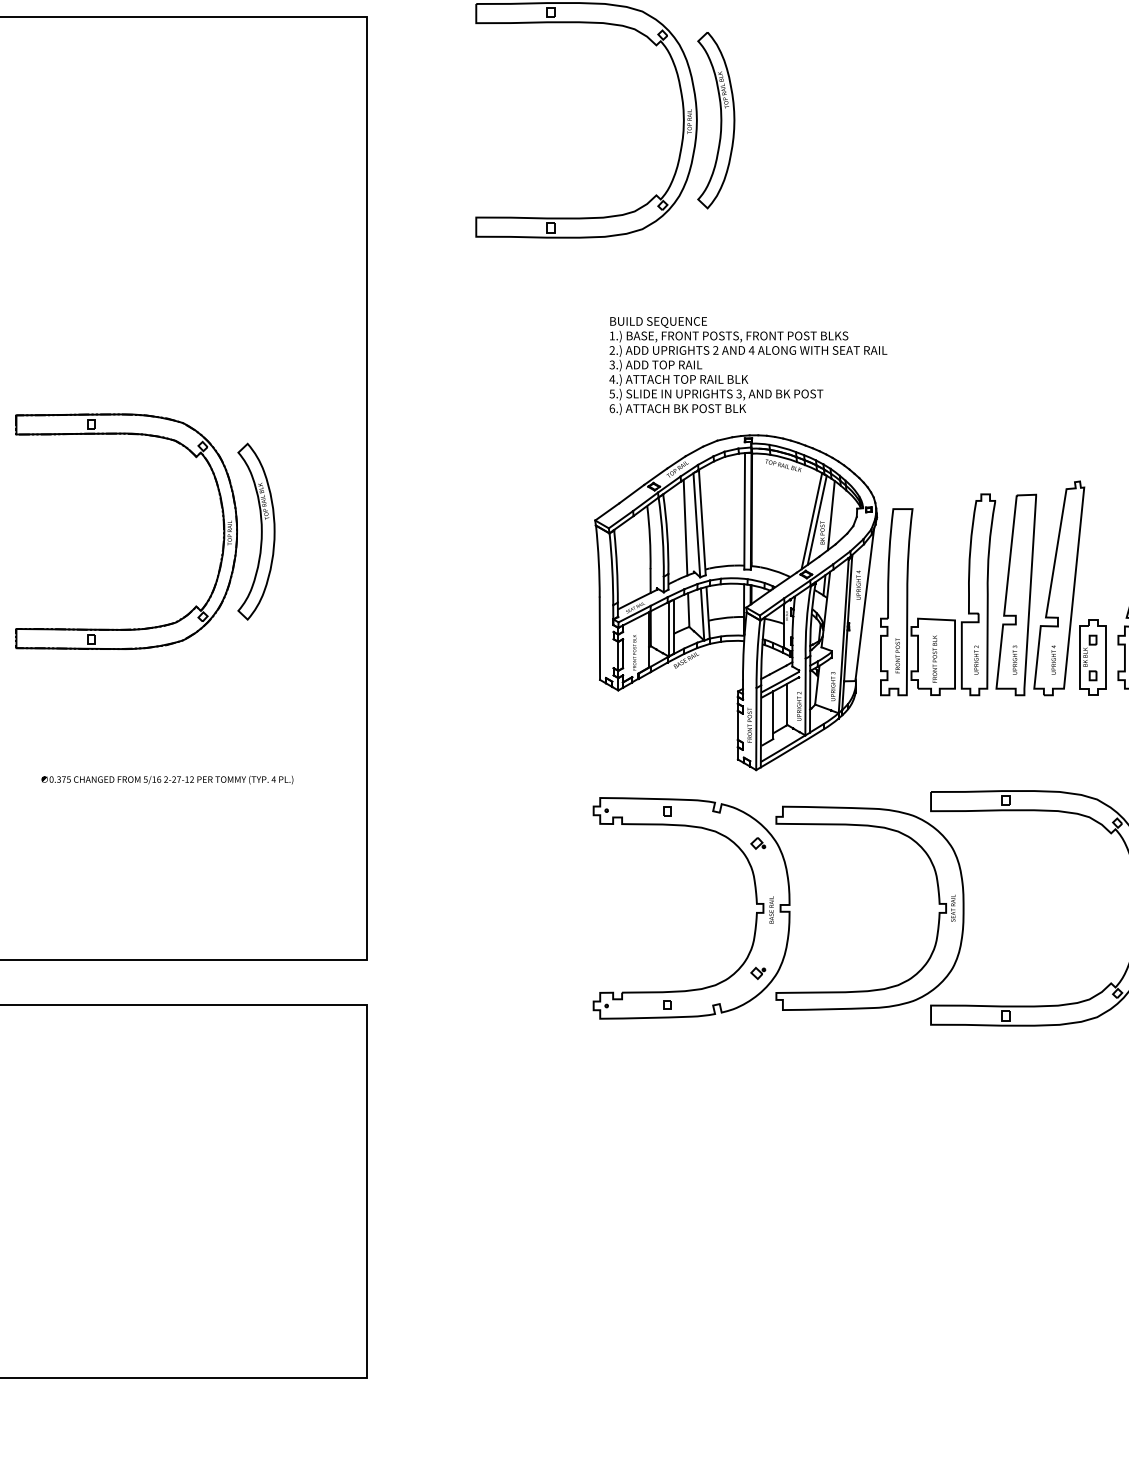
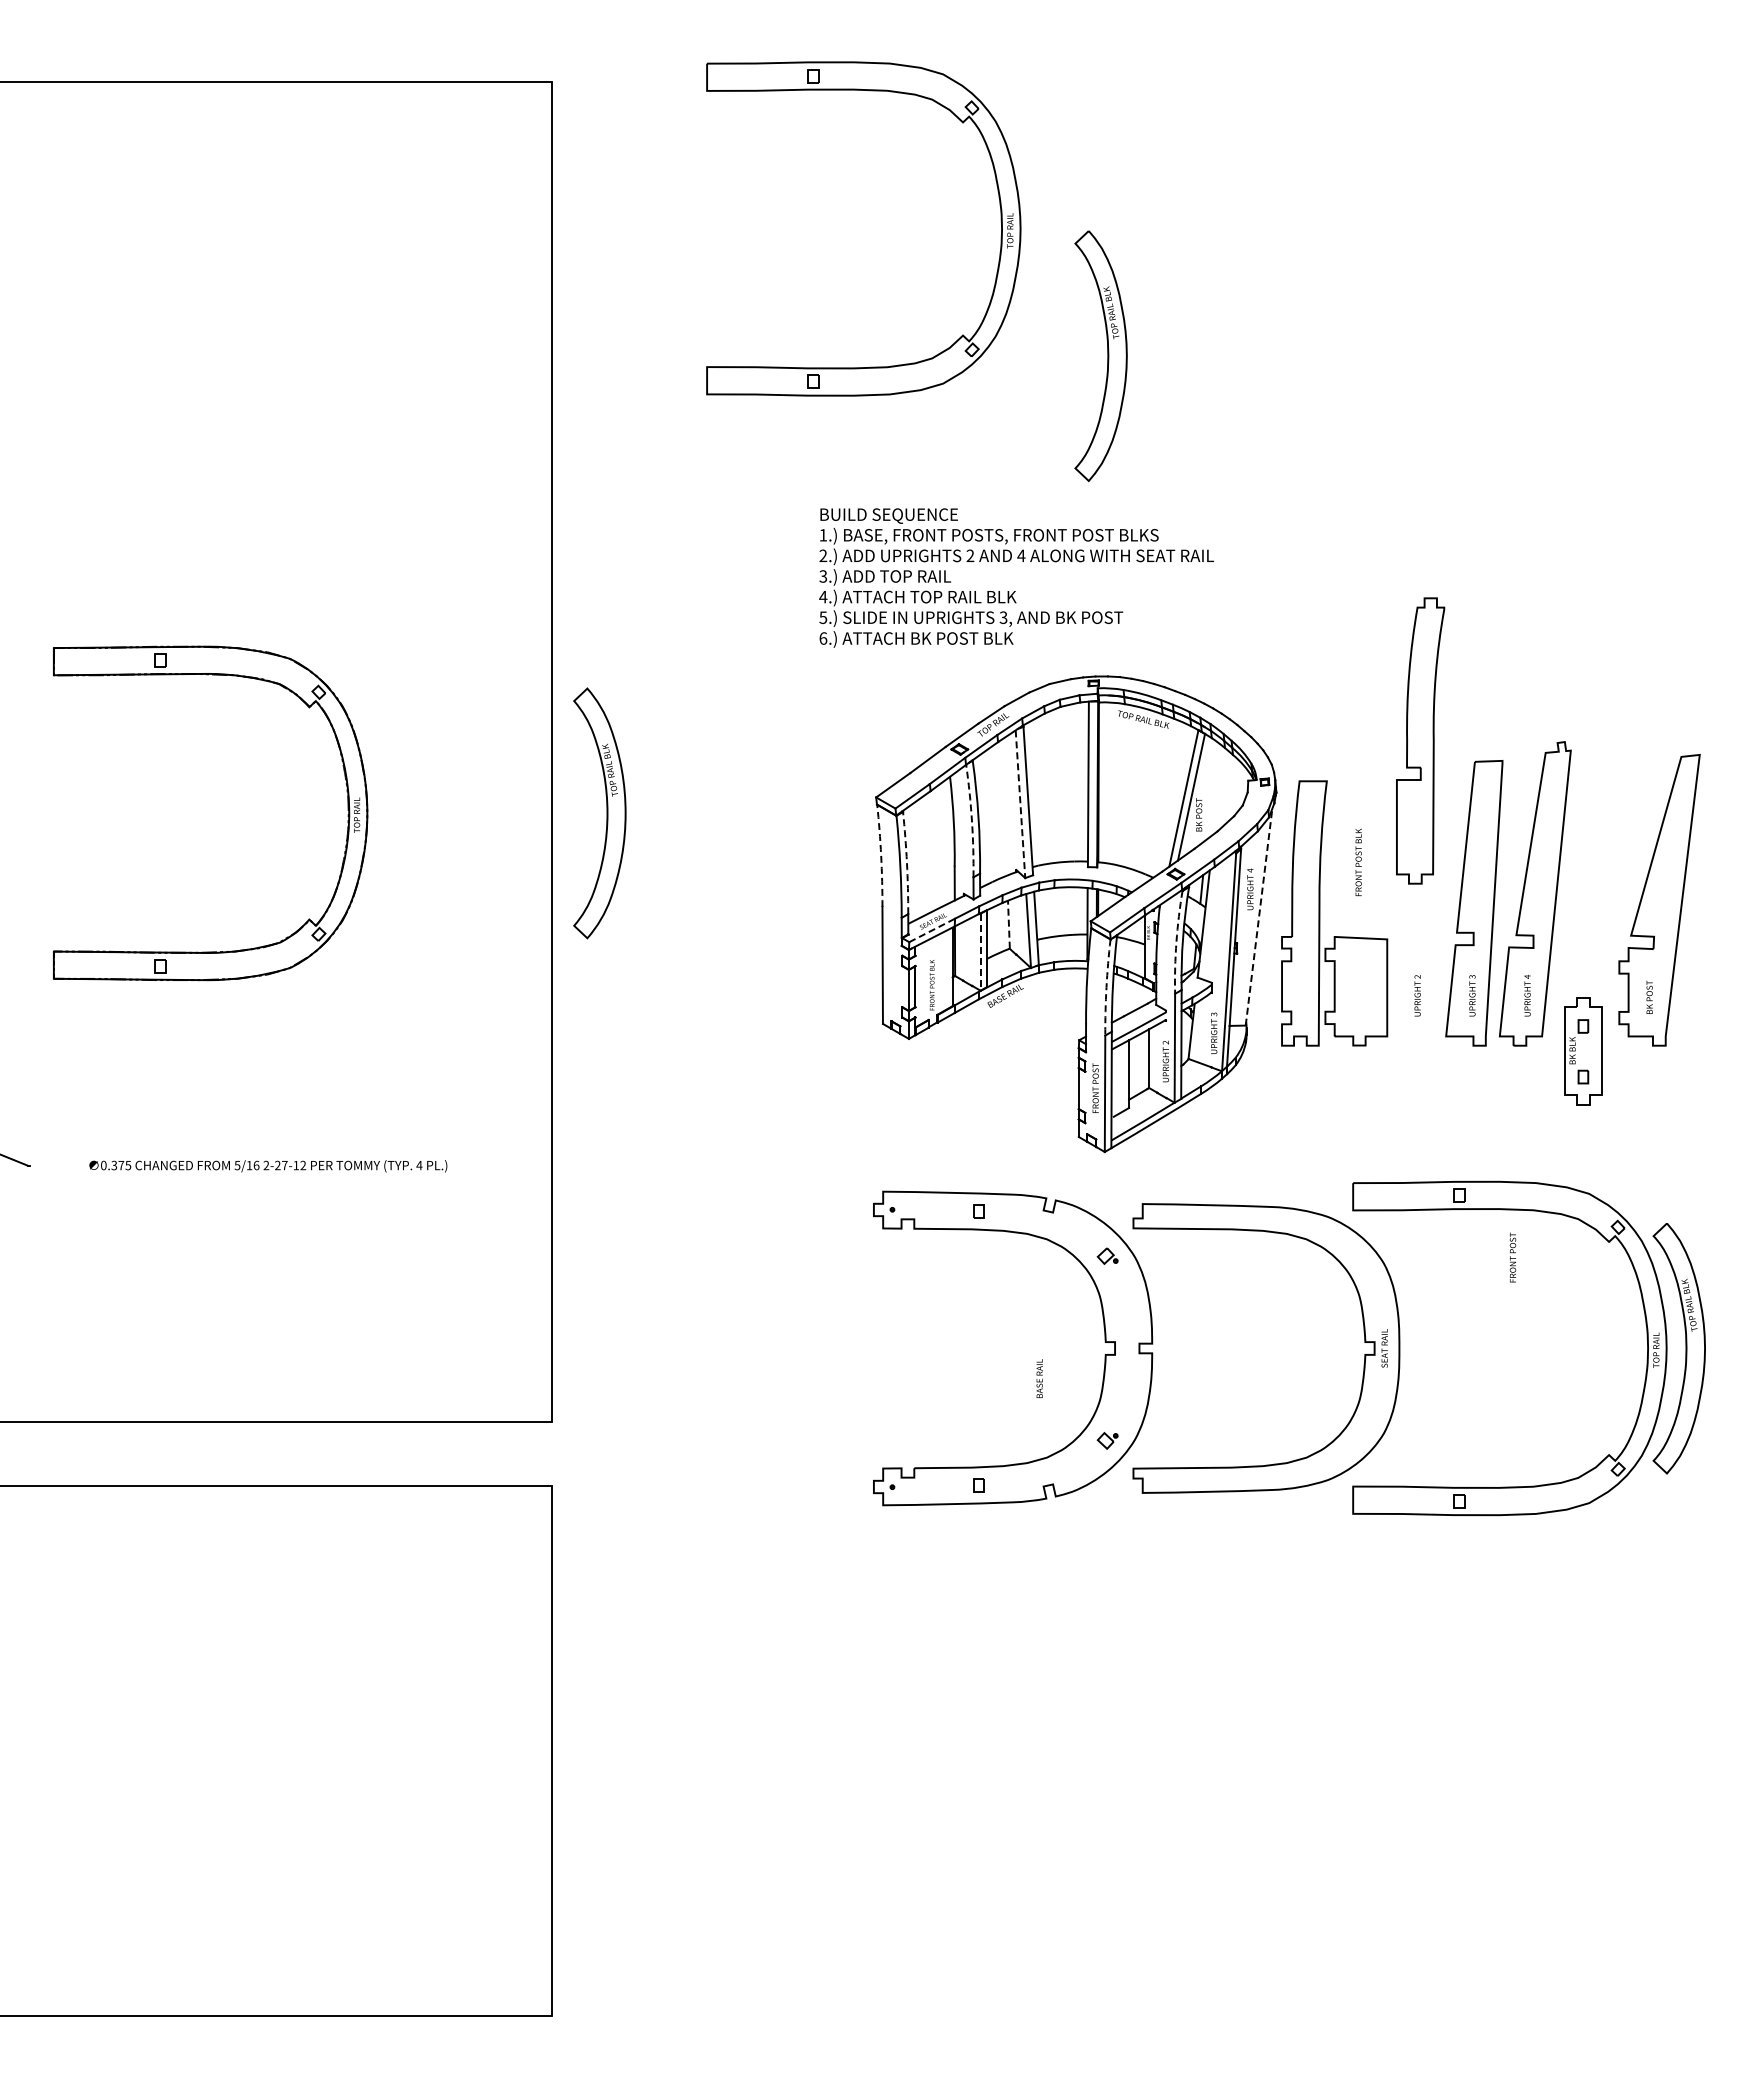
part: (720, 120) -> (1107, 356), moved
text: (748, 365) -> (1016, 577), moved
line: (831, 515) -> (1211, 790), removed
line: (696, 525) -> (1020, 804), solid -> dashed
line: (685, 527) -> (1004, 807), removed
part: (261, 531) -> (606, 813), moved
arc: (662, 536) -> (971, 820), solid -> dashed
arc: (599, 561) -> (881, 855), solid -> dashed
arc: (616, 566) -> (906, 863), solid -> dashed
part: (978, 594) -> (1420, 740), moved
line: (865, 604) -> (1259, 916), solid -> dashed
line: (688, 609) -> (1008, 924), solid -> dashed
line: (634, 614) -> (932, 930), solid -> dashed
arc: (806, 622) -> (1176, 942), solid -> dashed
line: (668, 629) -> (980, 952), solid -> dashed
arc: (757, 654) -> (1106, 987), solid -> dashed
text: (897, 655) -> (1512, 1257), moved
part: (1093, 657) -> (1583, 1051), moved
text: (934, 659) -> (1358, 862), moved
text: (771, 909) -> (1039, 1378), moved

